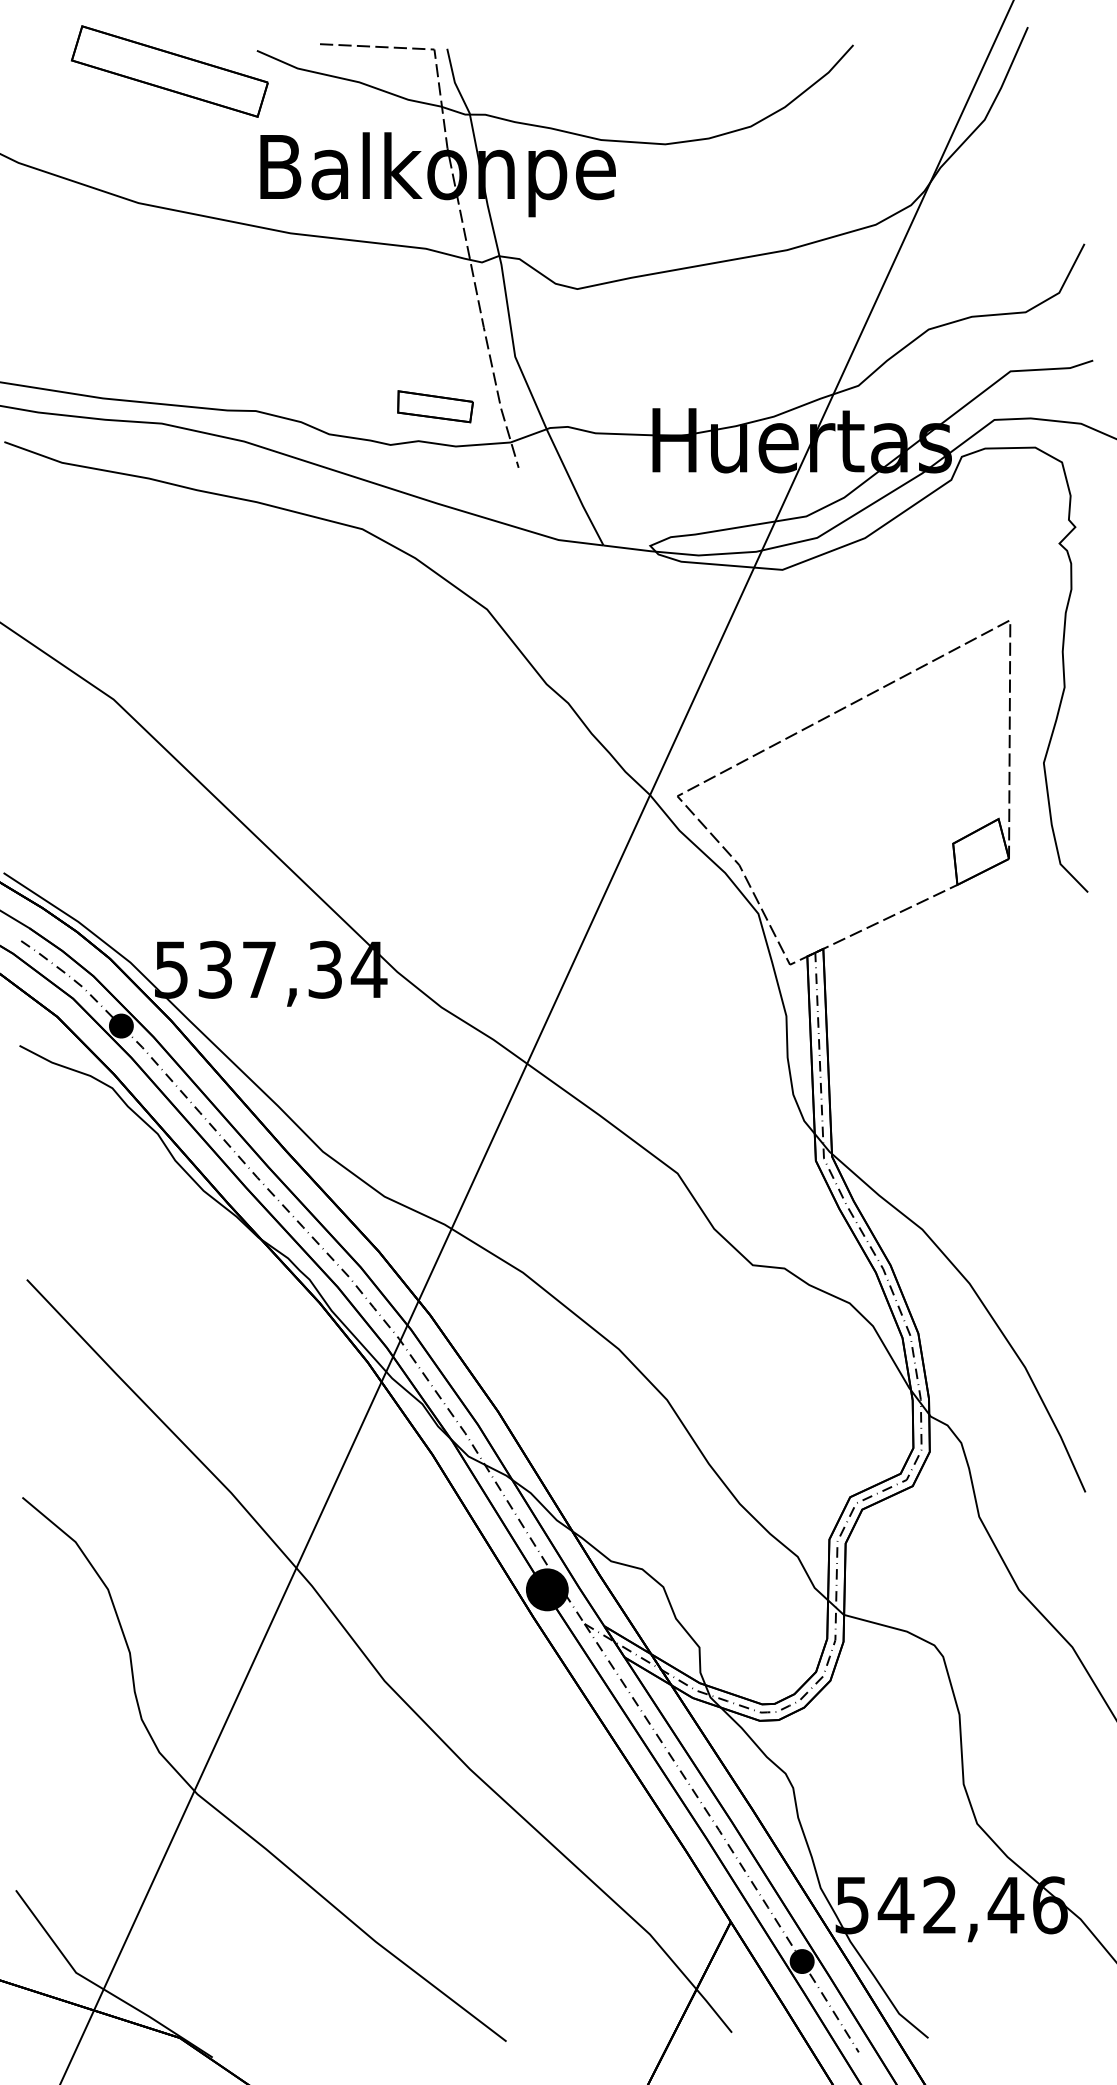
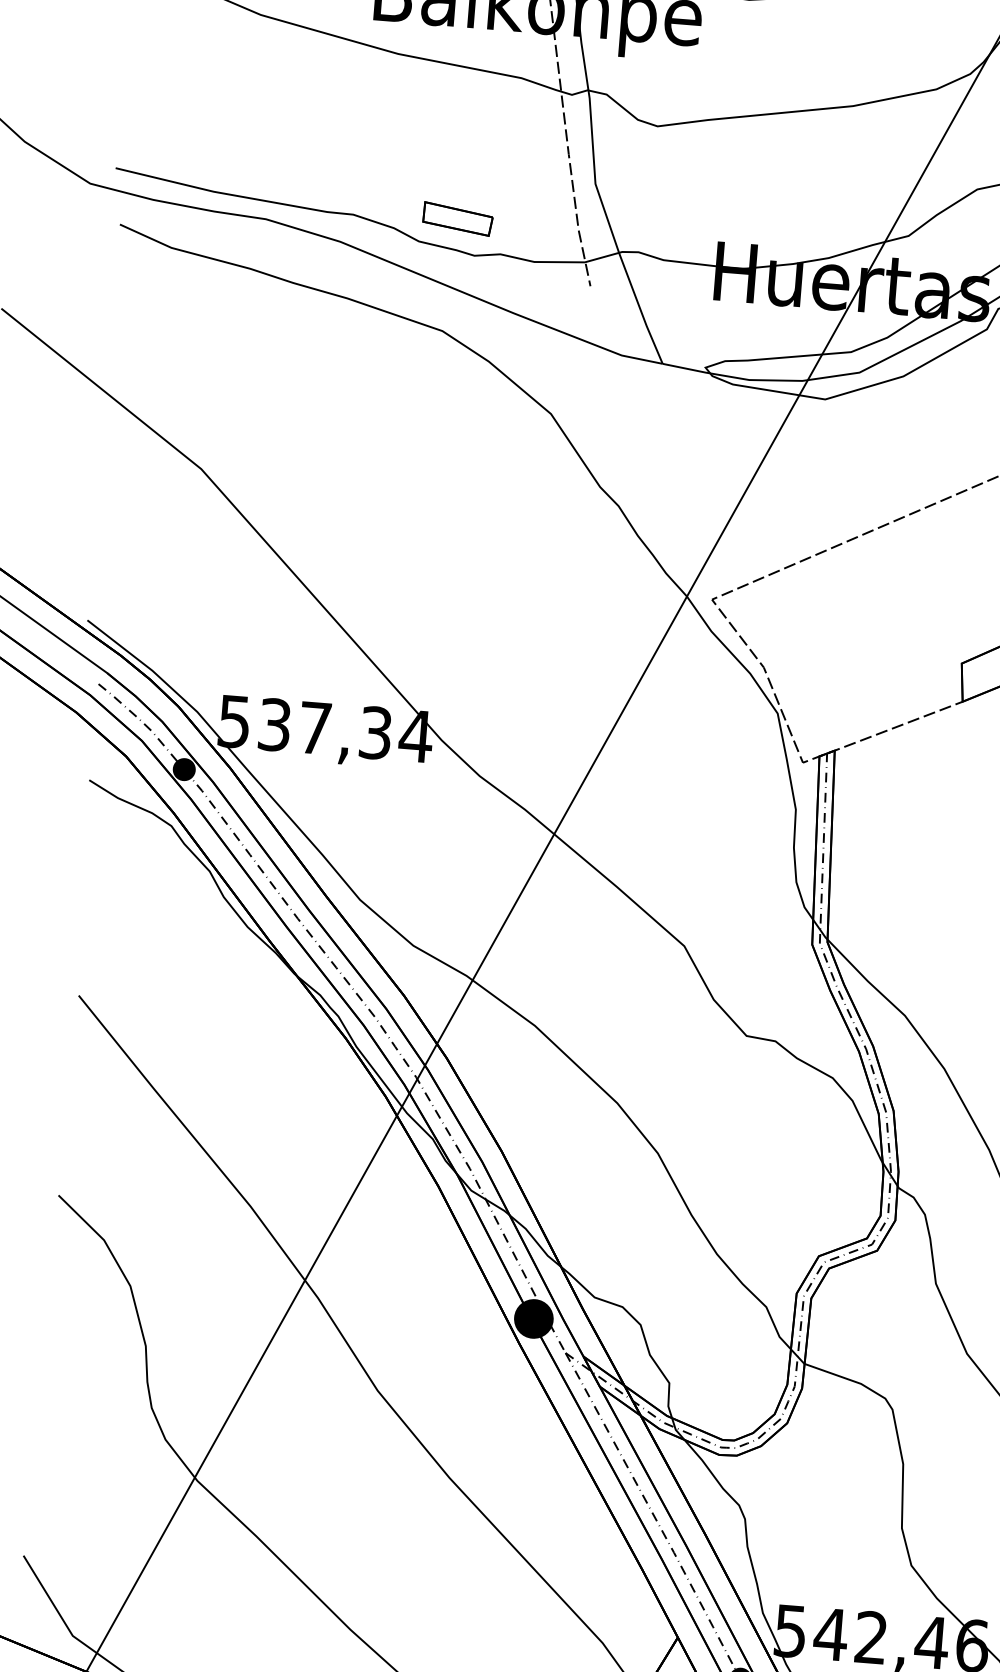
part: (435, 406) -> (457, 218), moved

